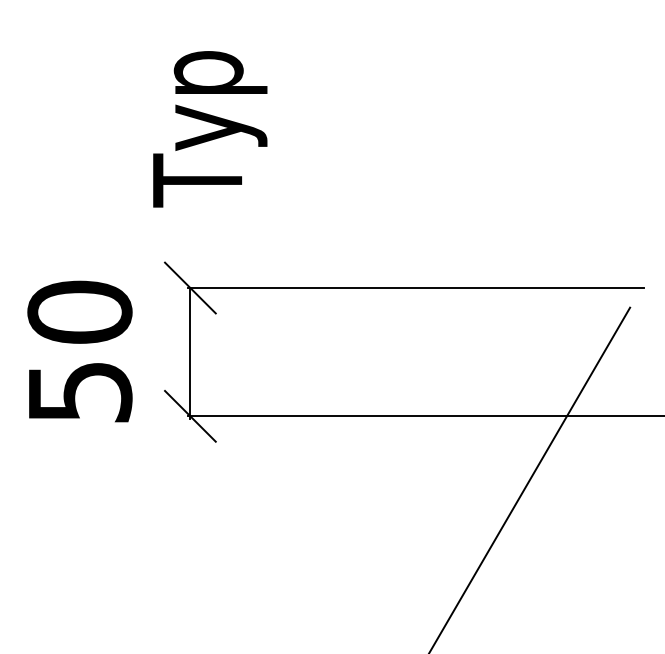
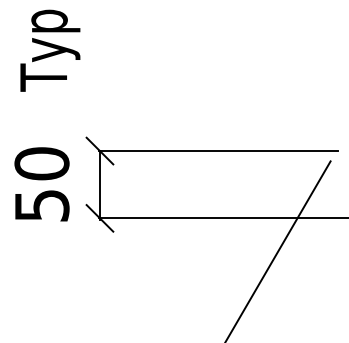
text: (210, 128) -> (50, 50), moved

